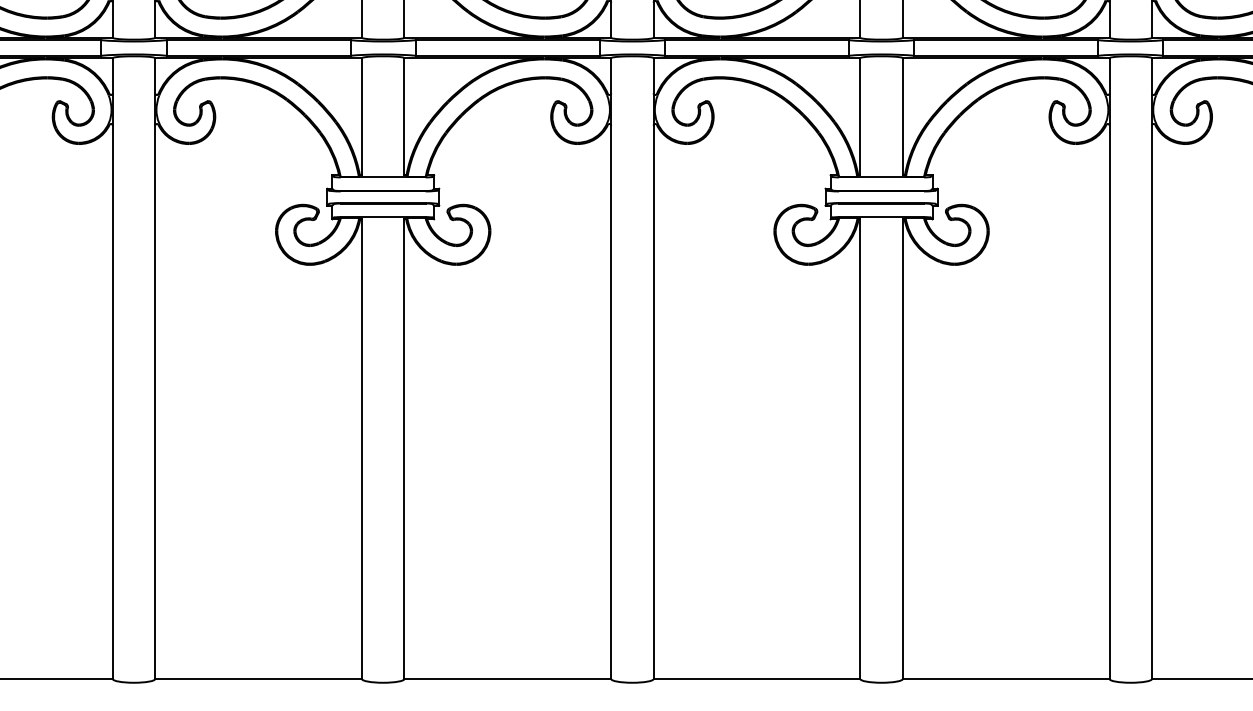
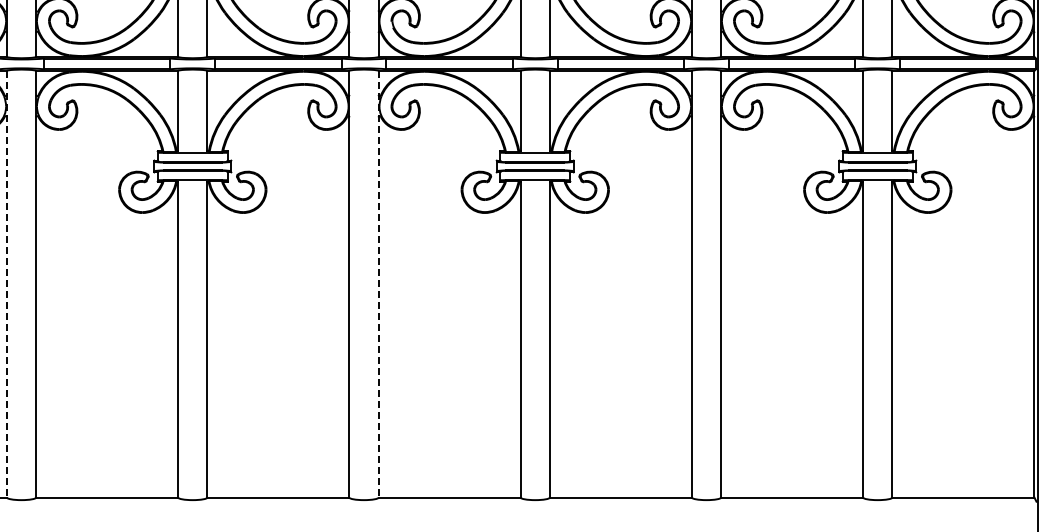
line: (112, 368) -> (6, 284), solid -> dashed
line: (653, 368) -> (378, 284), solid -> dashed

